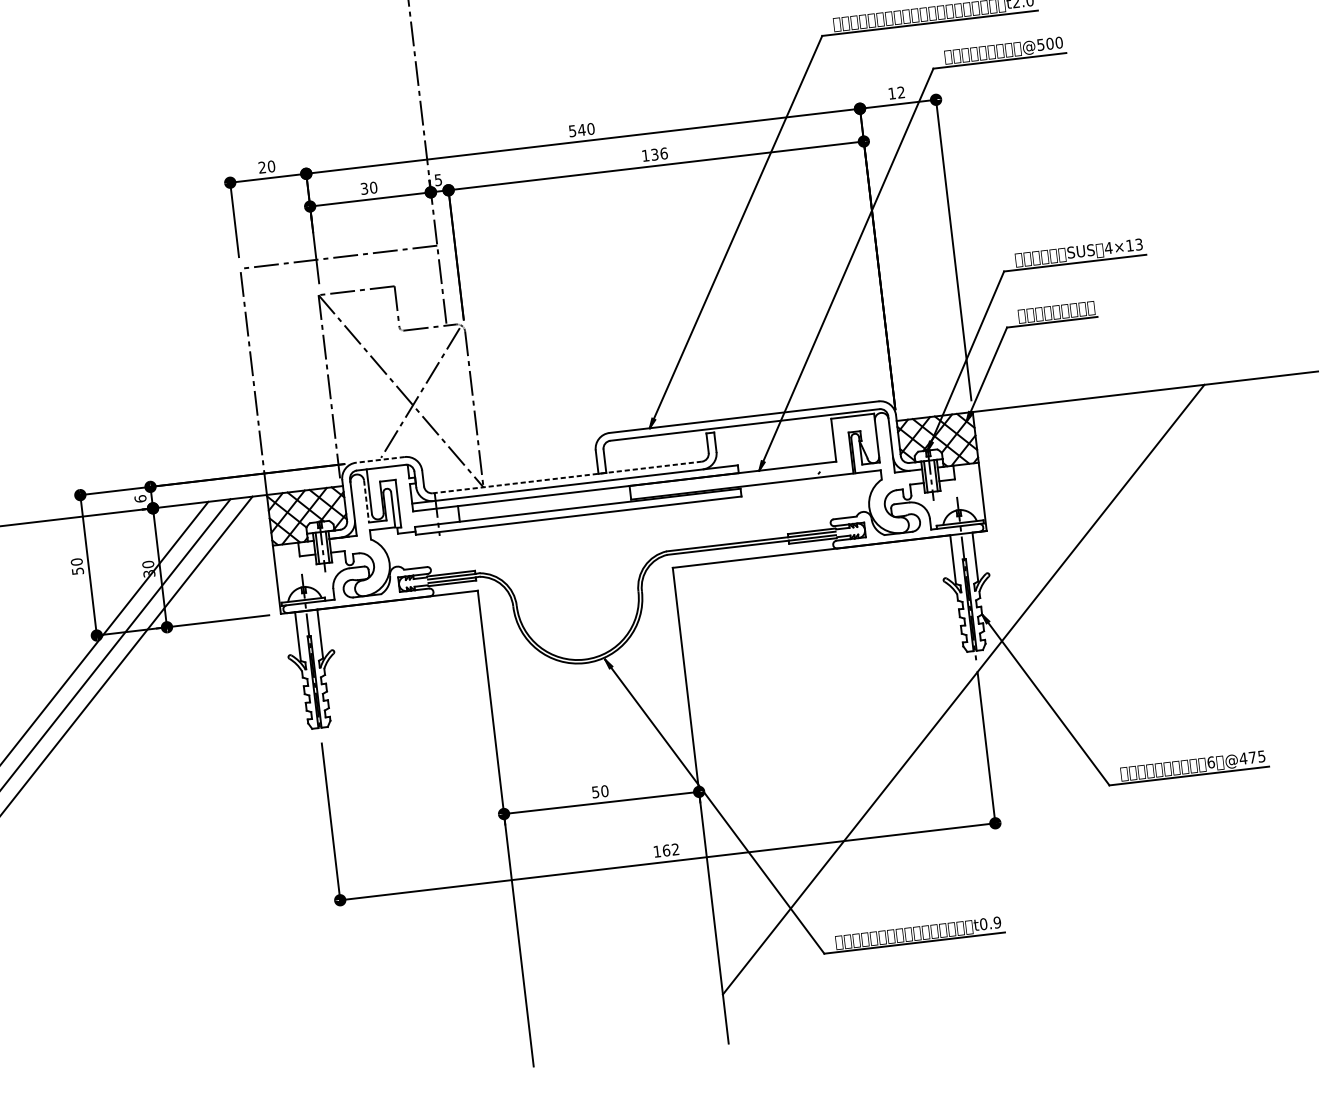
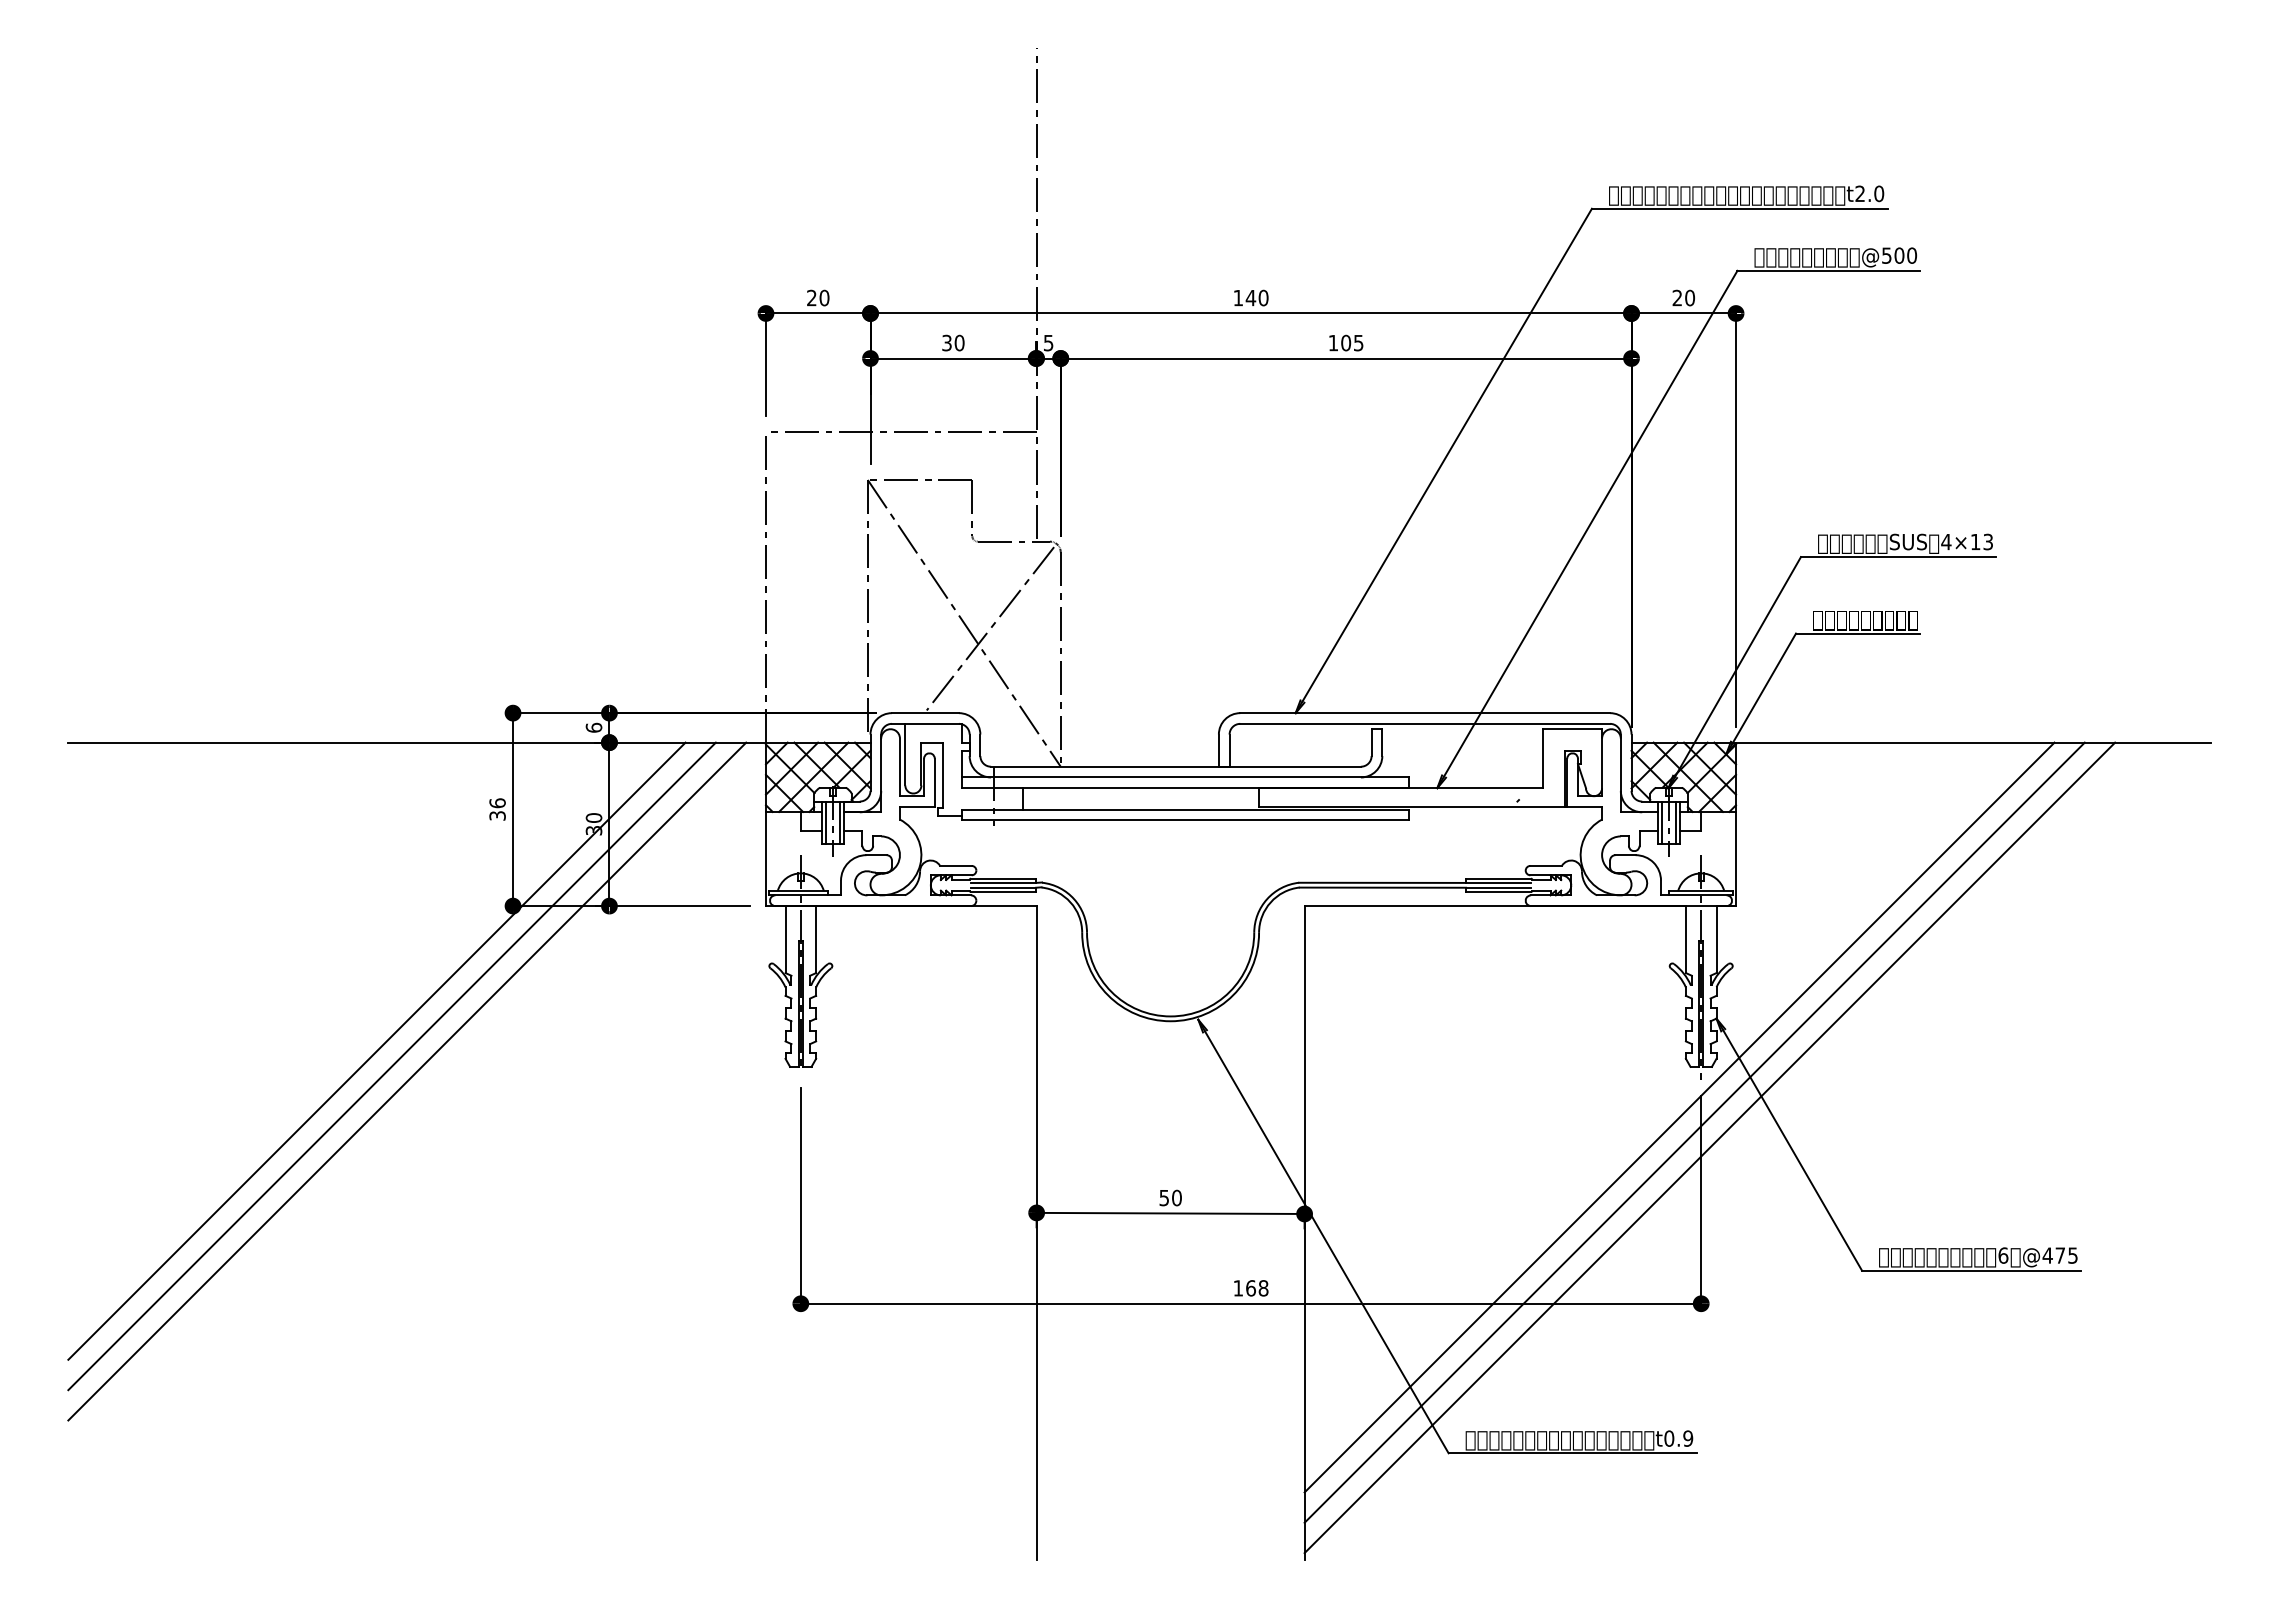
text: (896, 92) -> (1683, 297), 12 -> 20
text: (572, 131) -> (1237, 298), 540 -> 140
text: (659, 153) -> (1352, 342), 136 -> 105
line: (379, 460) -> (924, 713), dashed -> solid
line: (566, 477) -> (1175, 766), dashed -> solid
line: (366, 501) -> (899, 767), dashed -> solid
text: (77, 566) -> (497, 809), 50 -> 36
line: (975, 699) -> (1694, 1132), added
line: (988, 708) -> (1709, 1147), added
text: (675, 849) -> (1263, 1288), 162 -> 168

